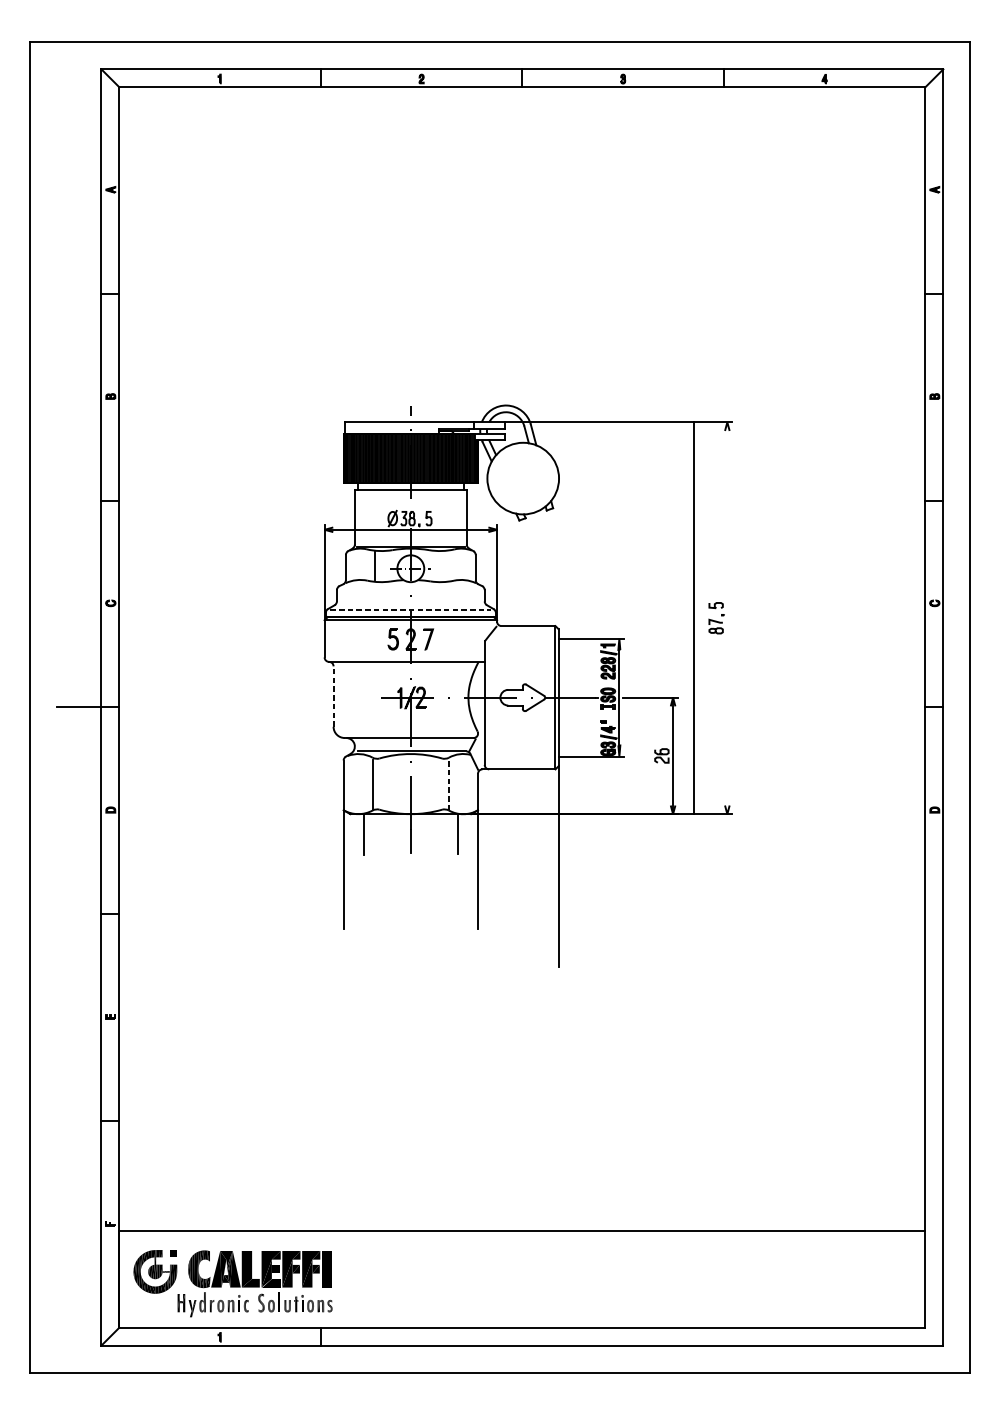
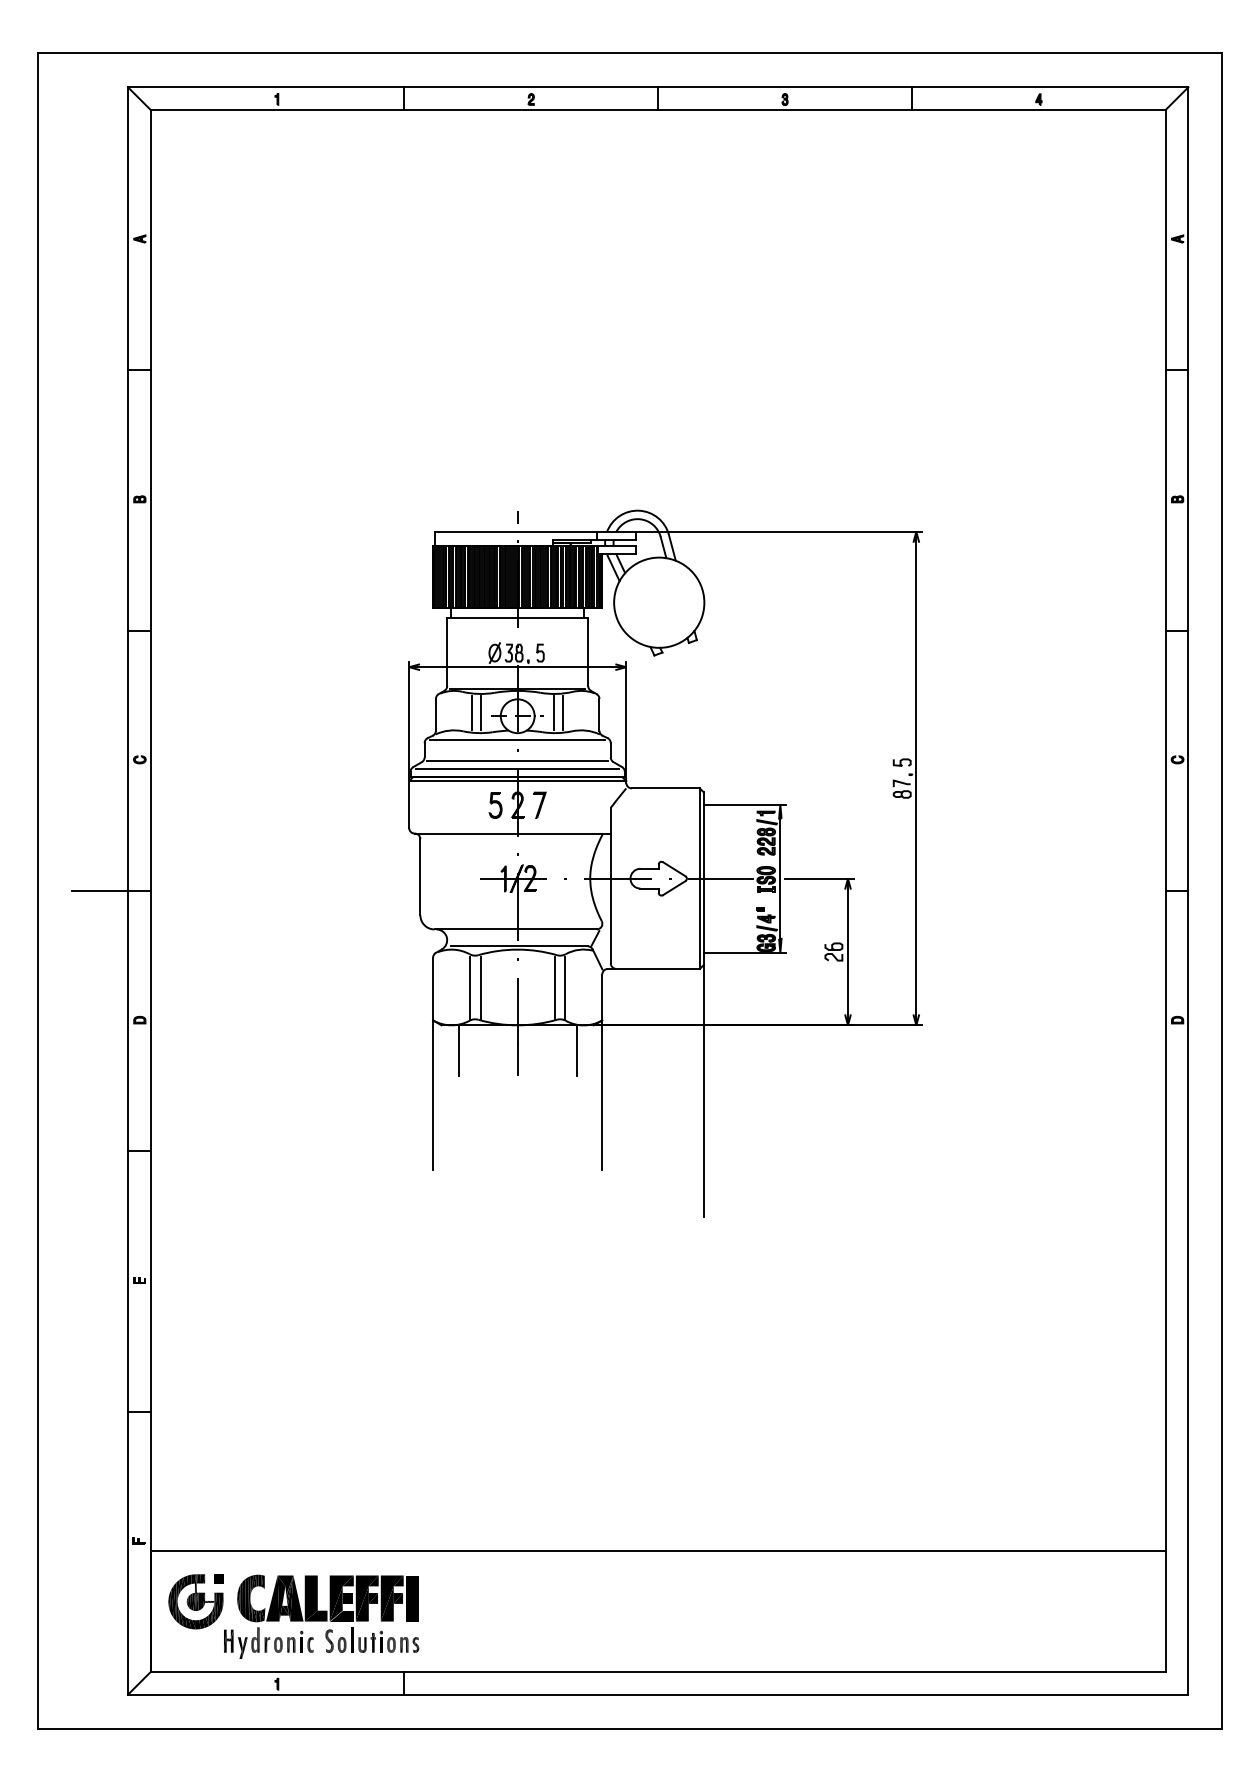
line: (382, 565) -> (481, 712), added
line: (439, 565) -> (553, 712), added
line: (447, 565) -> (563, 712), added
line: (410, 587) -> (517, 739), added
line: (409, 603) -> (516, 760), added
line: (410, 610) -> (517, 768), dashed -> solid
line: (694, 618) -> (916, 778), moved
line: (333, 695) -> (420, 876), dashed -> solid
line: (381, 784) -> (480, 988), added
line: (440, 784) -> (554, 988), added
line: (448, 784) -> (565, 988), dashed -> solid

